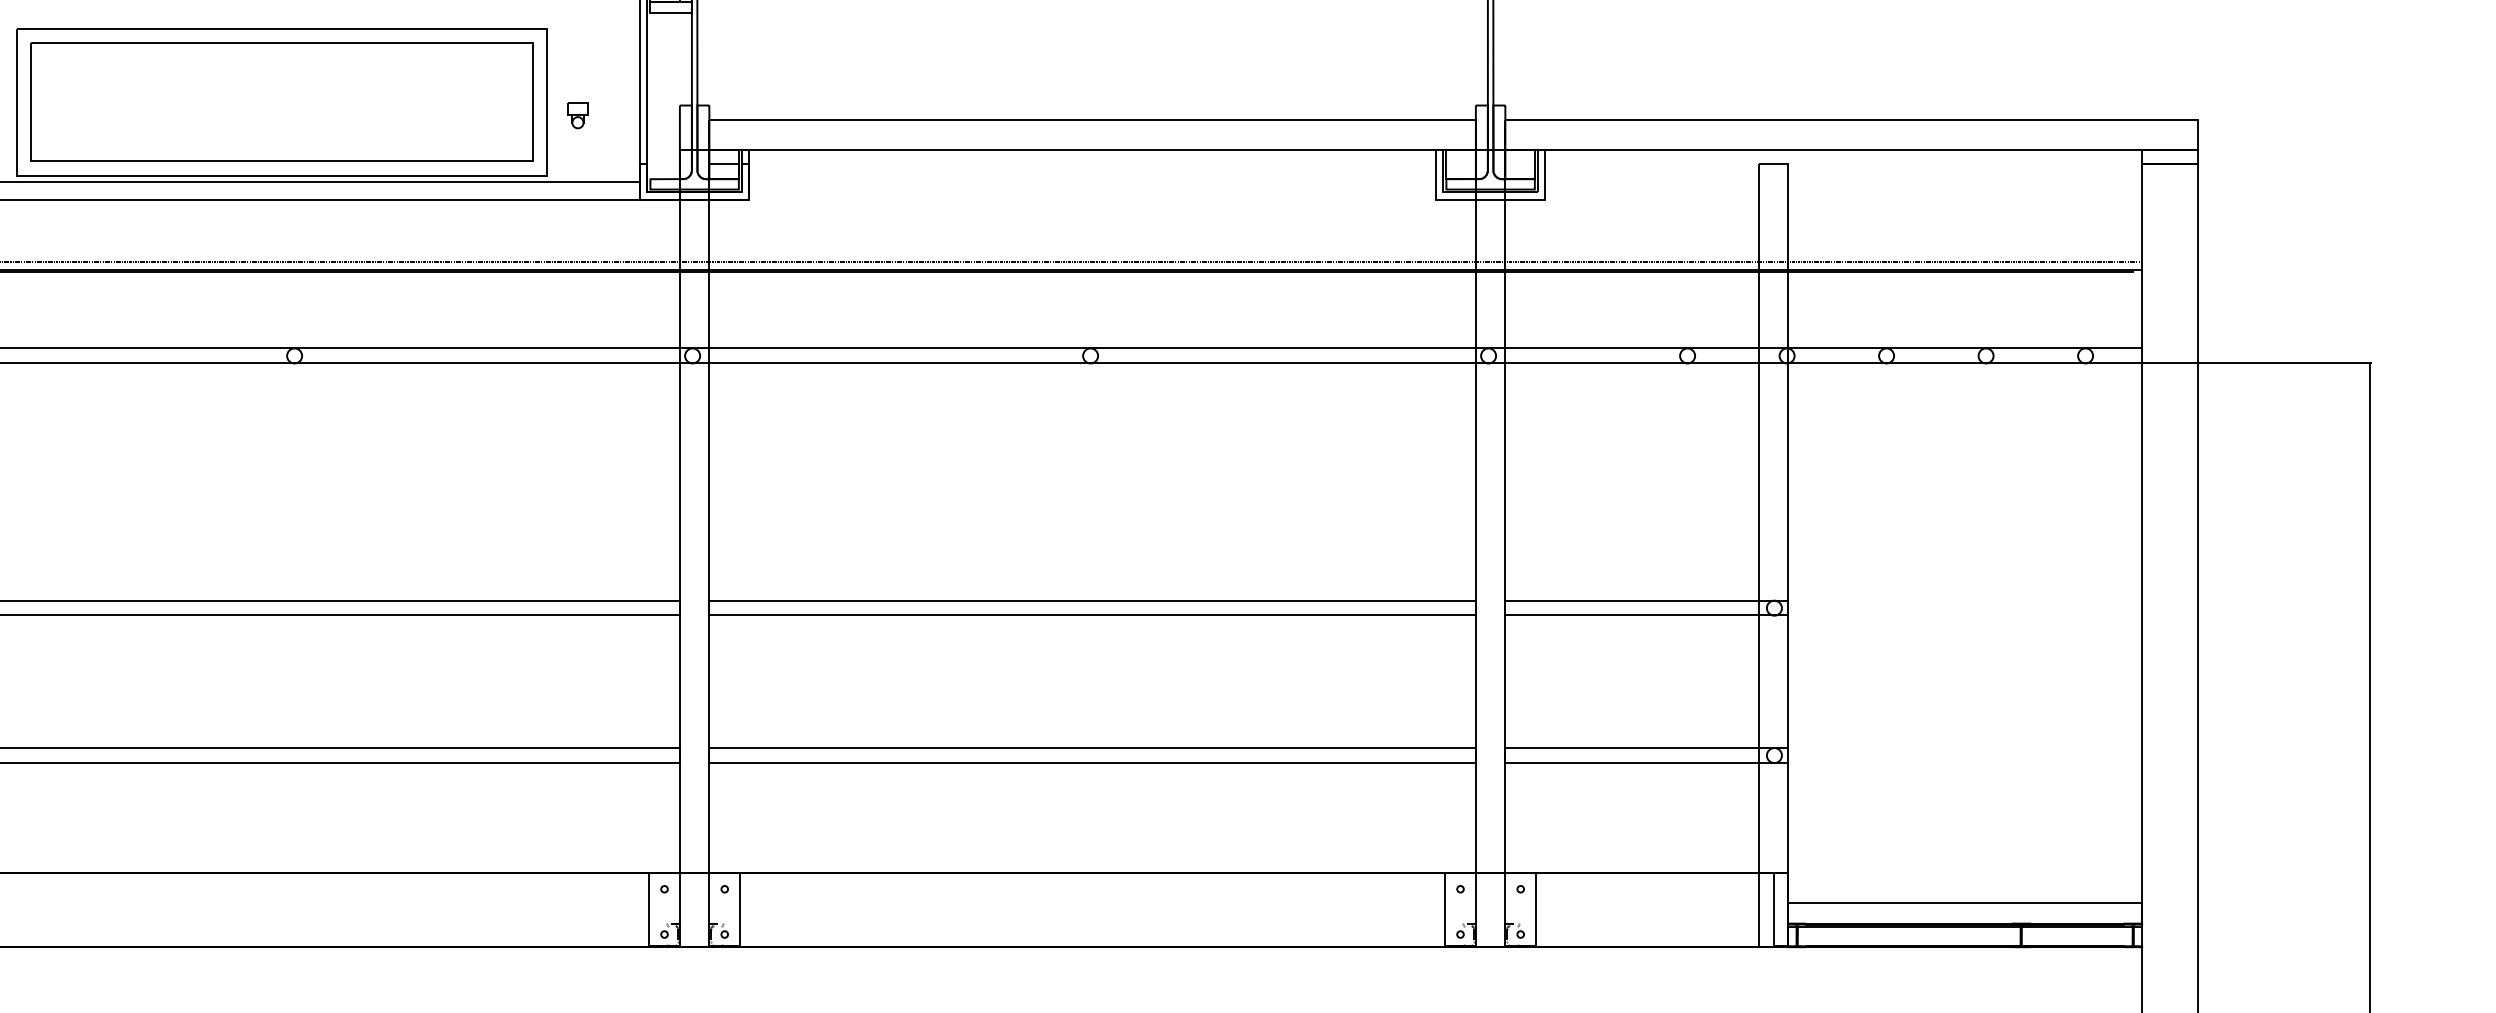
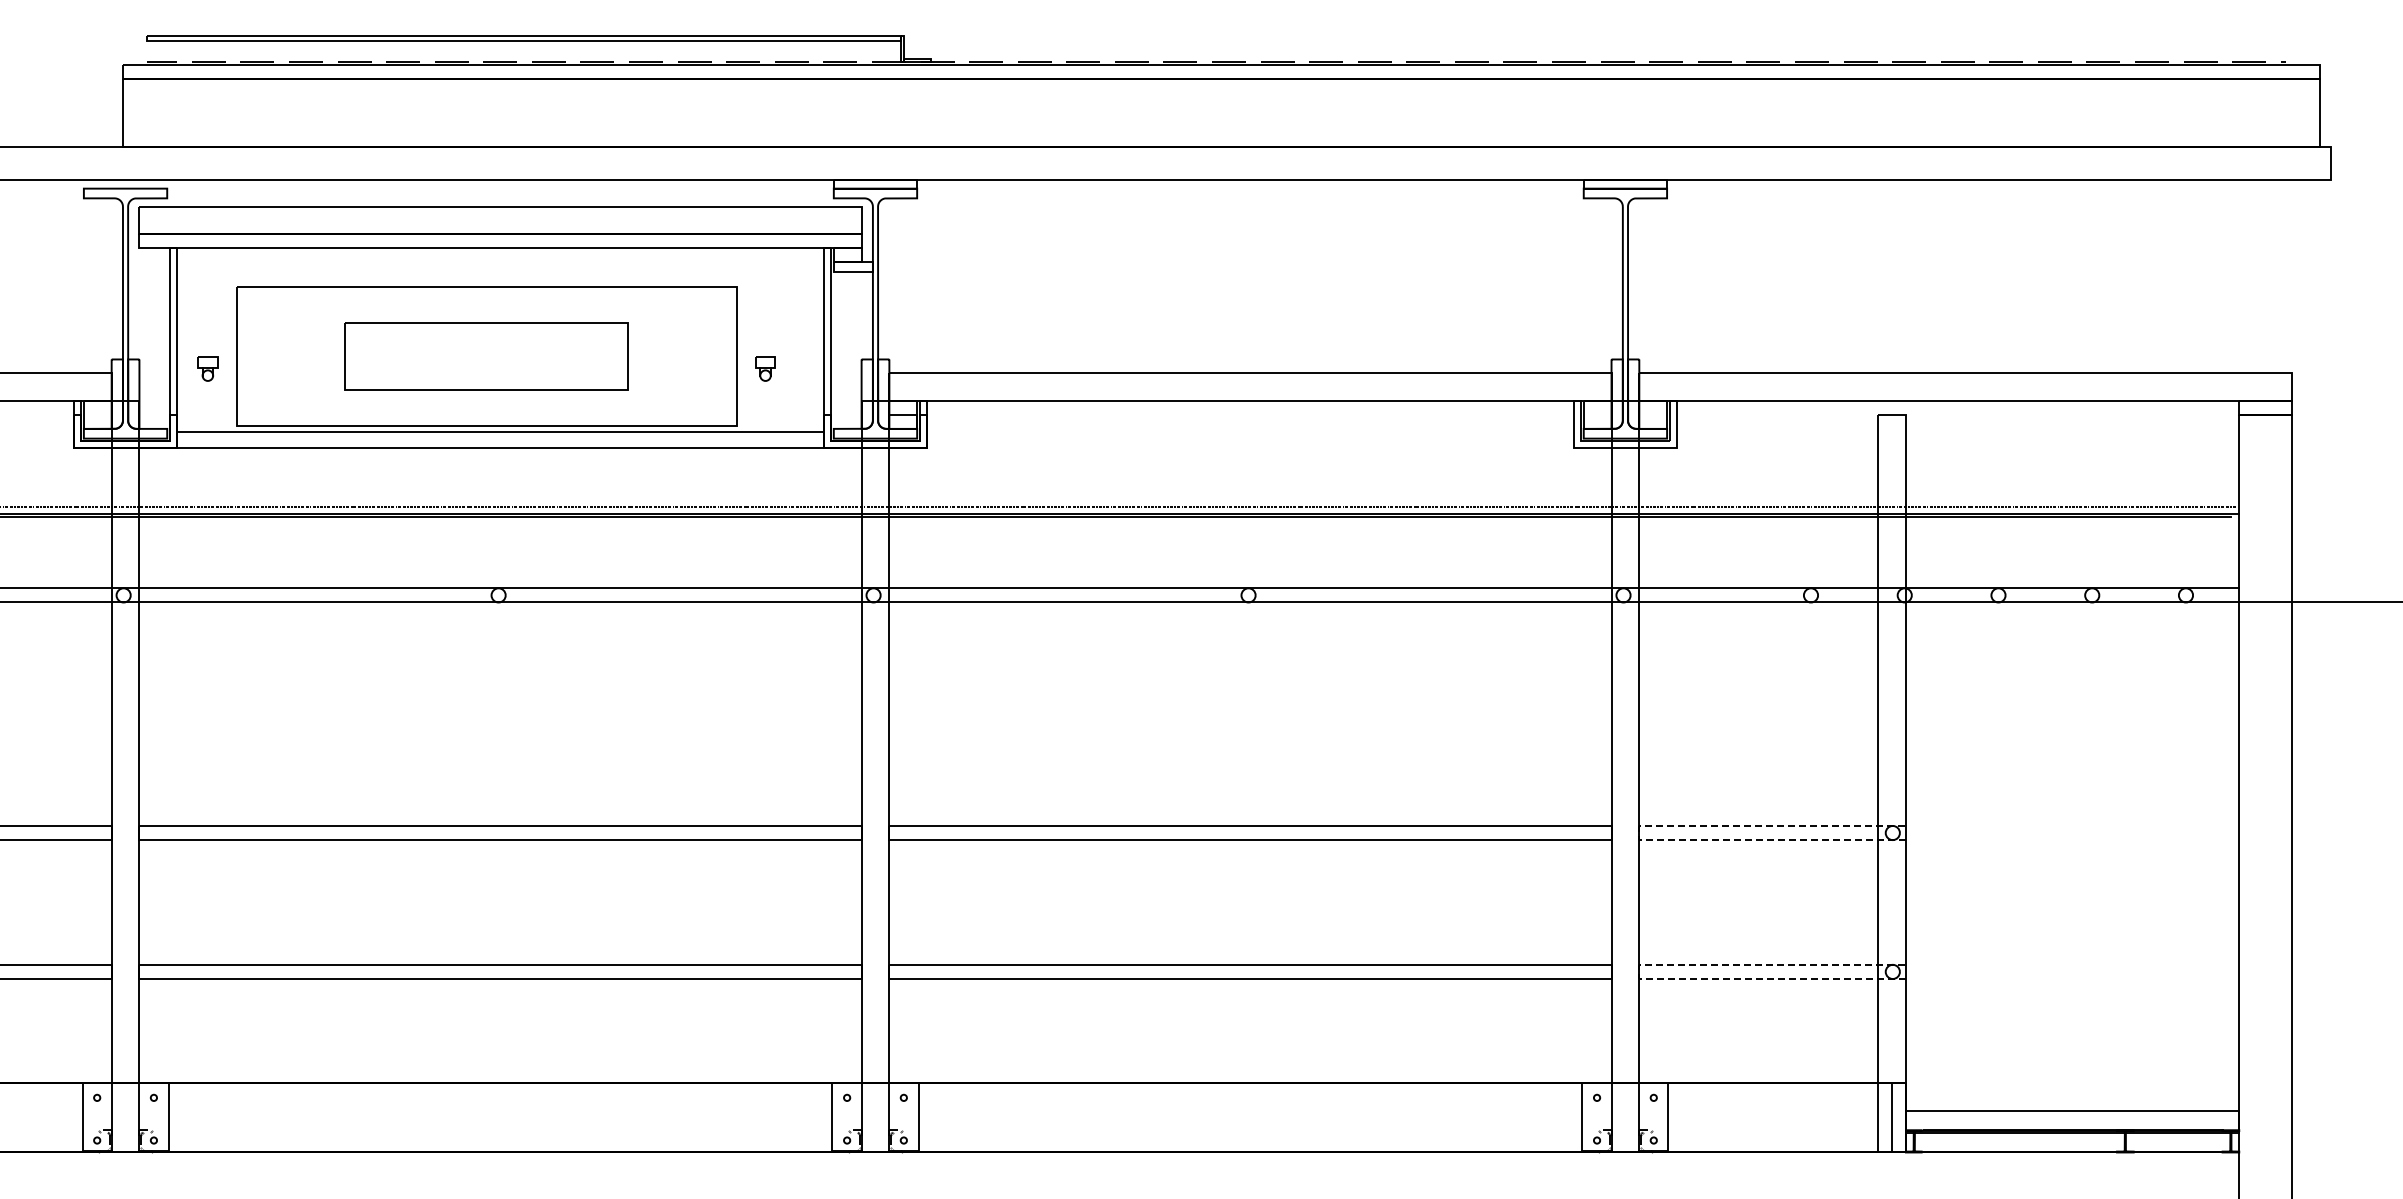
part: (281, 102) -> (486, 356), size x0.6
line: (1505, 608) -> (1639, 833), solid -> dashed
line: (1505, 755) -> (1639, 971), solid -> dashed

